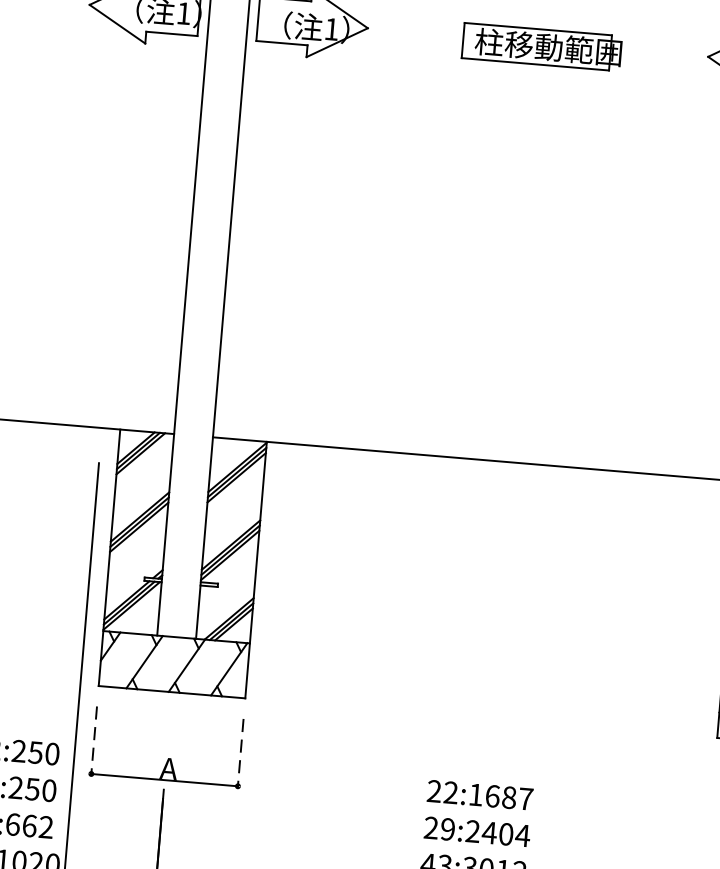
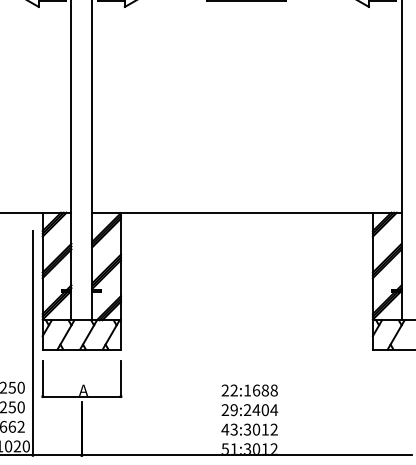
line: (93, 741) -> (42, 379), dashed -> solid
line: (239, 754) -> (120, 379), dashed -> solid
text: (524, 798) -> (273, 390), 22:1687 -> 22:1688

